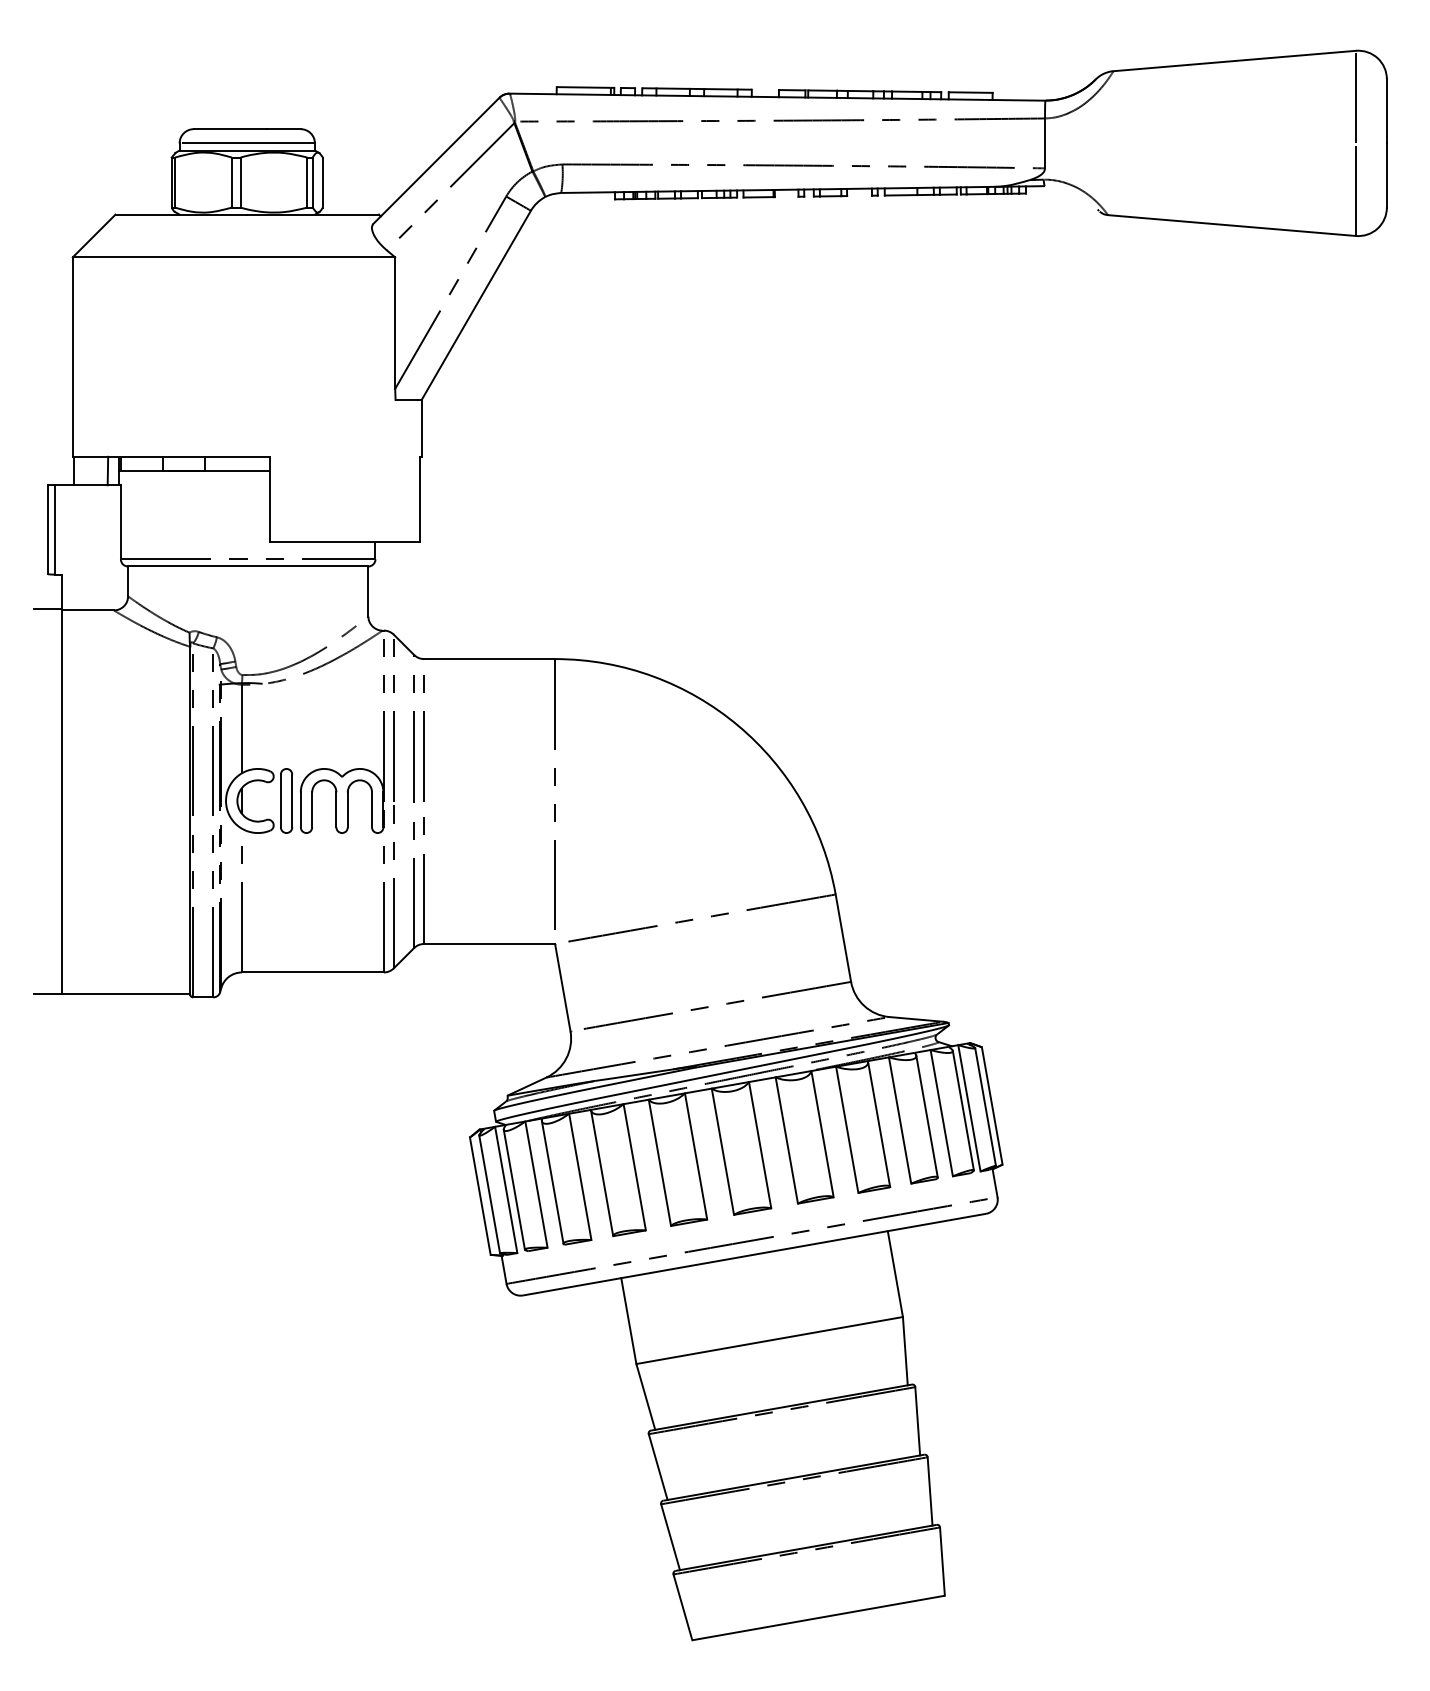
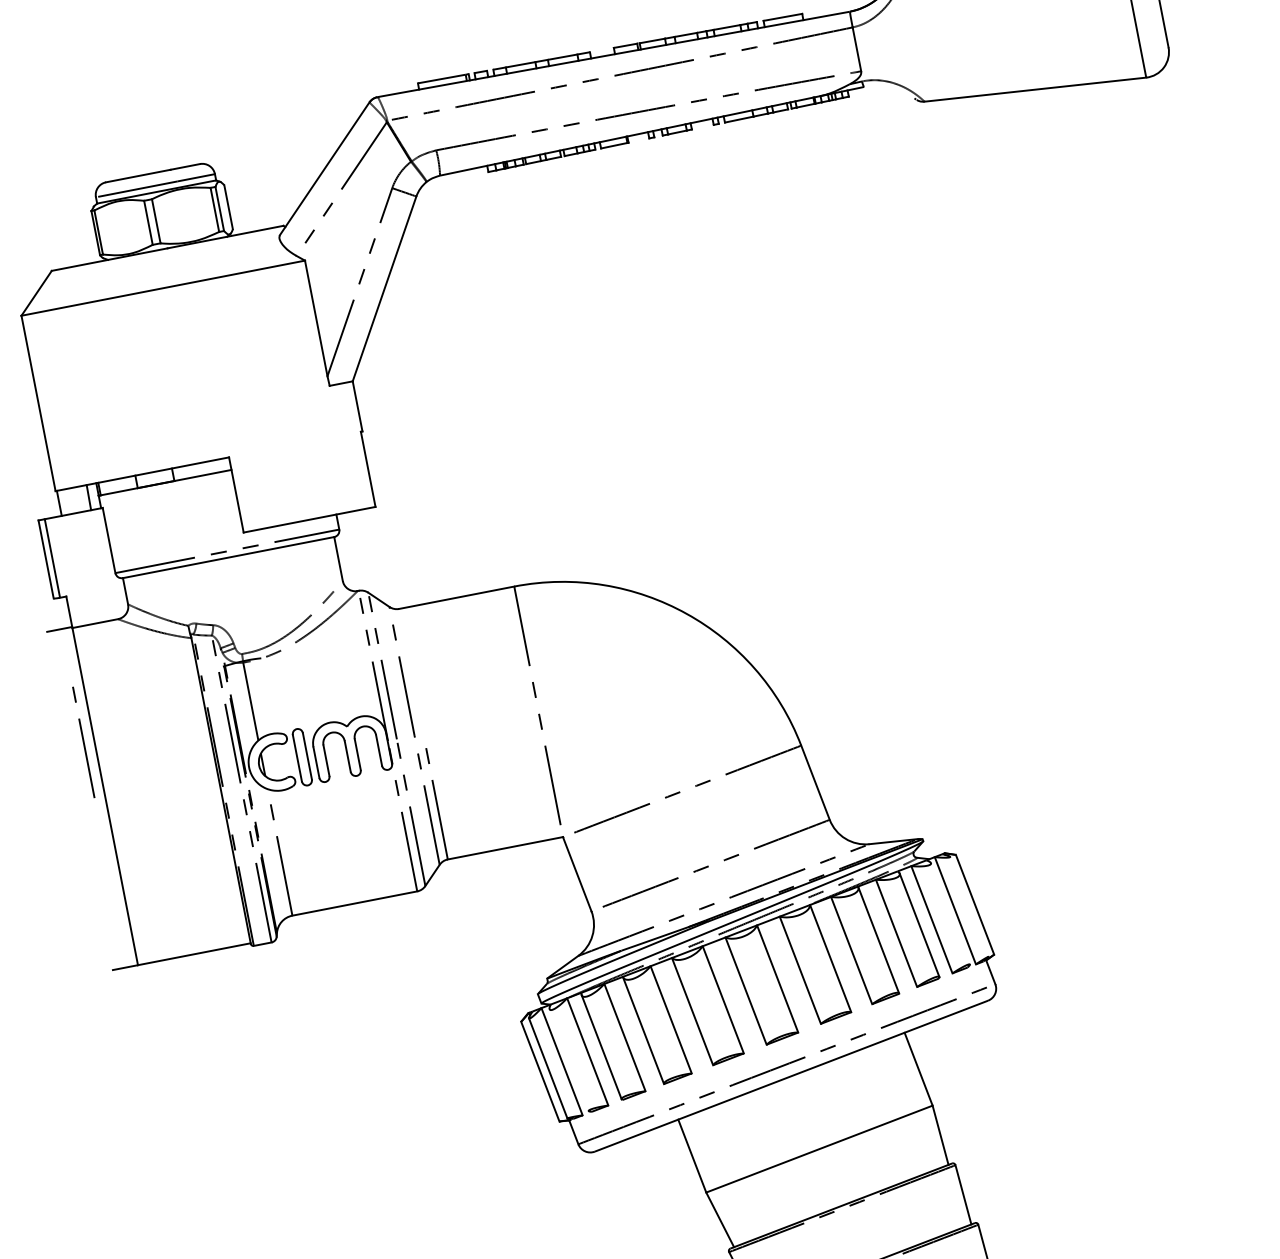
line: (423, 738) -> (83, 742), moved
line: (985, 1106) -> (969, 906), removed
line: (962, 1110) -> (949, 913), removed
line: (513, 1189) -> (568, 1060), removed

